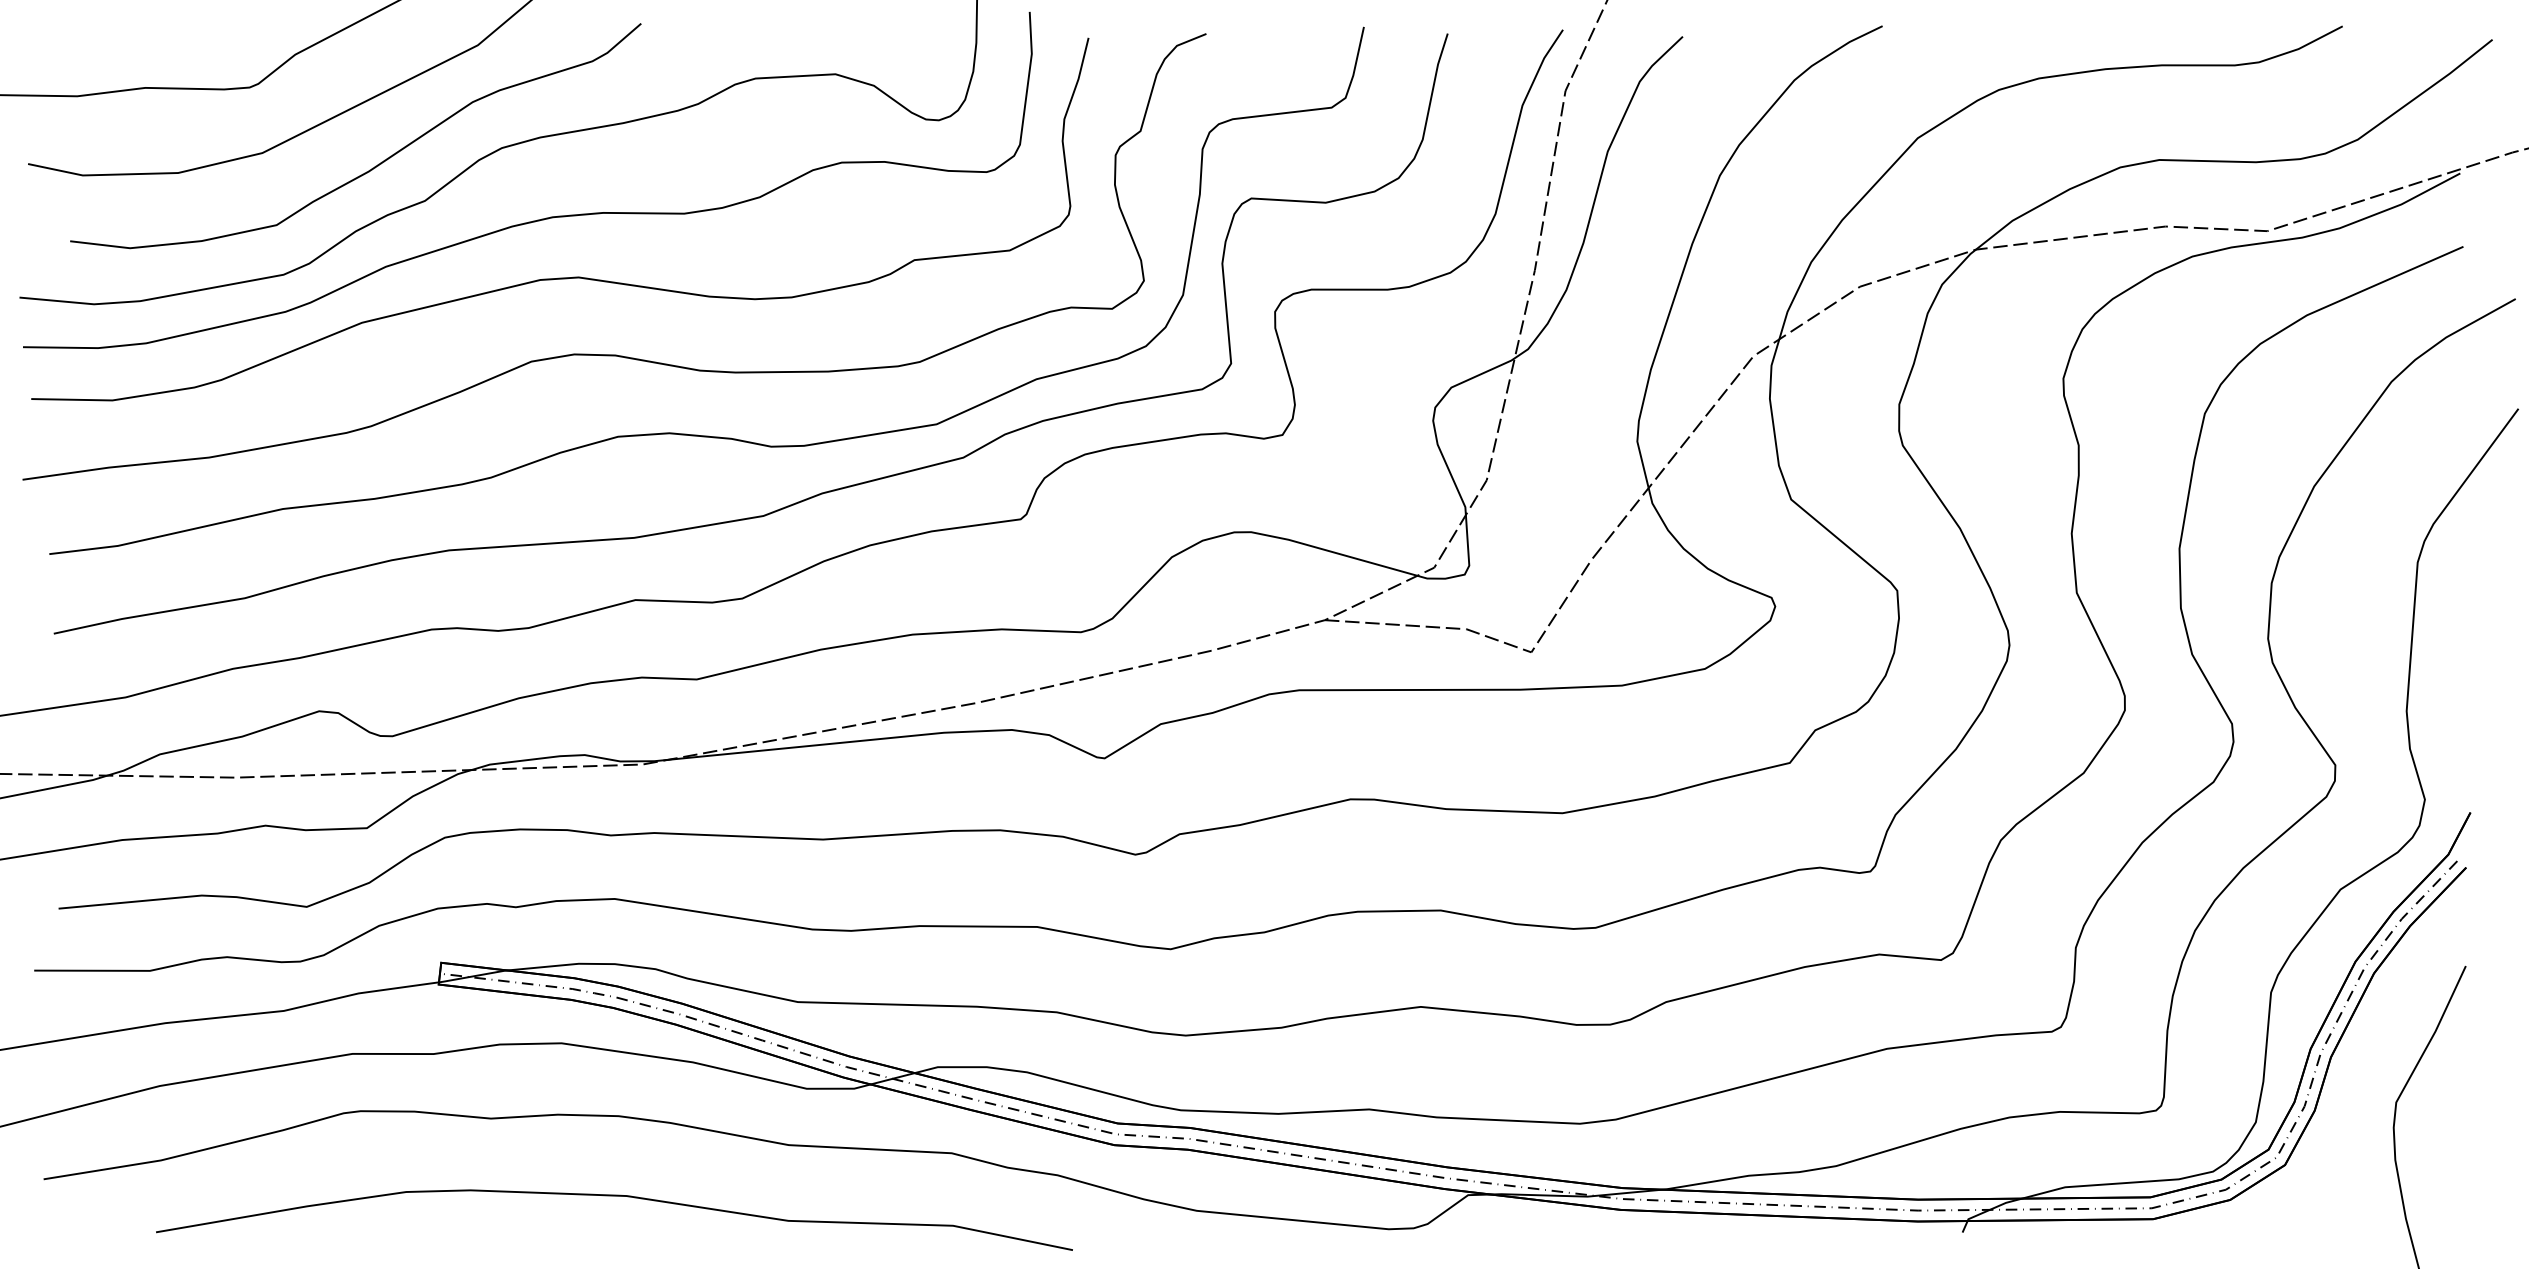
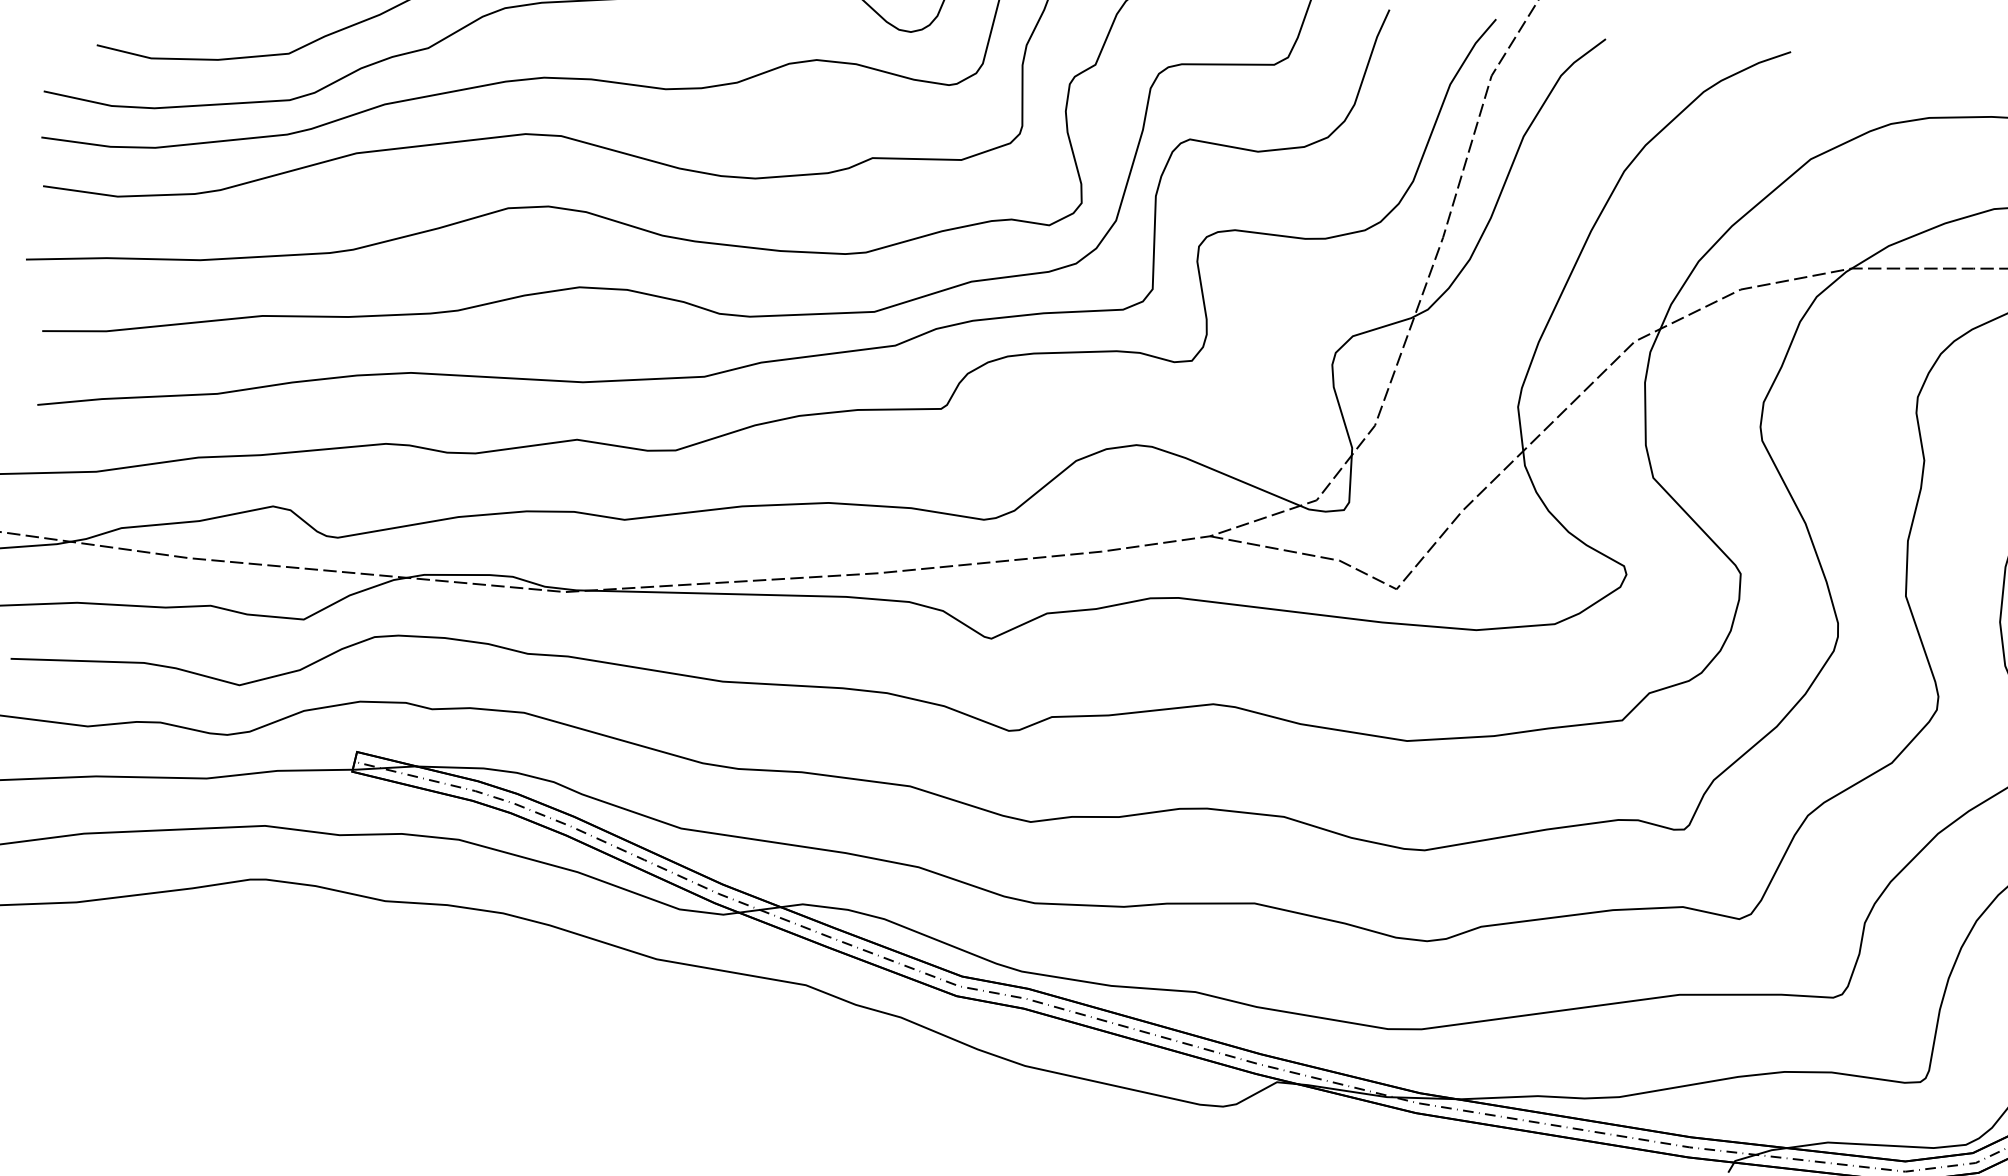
curve: (614, 1196) -> (490, 986), removed

